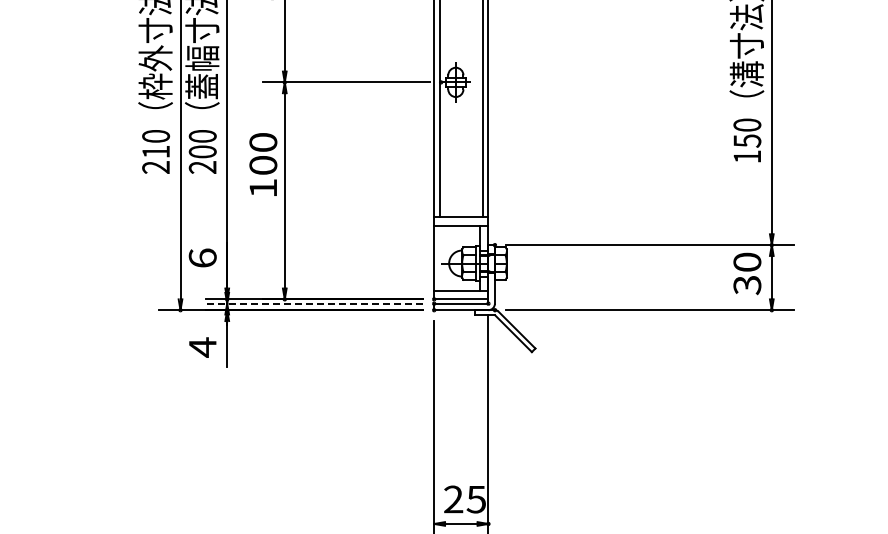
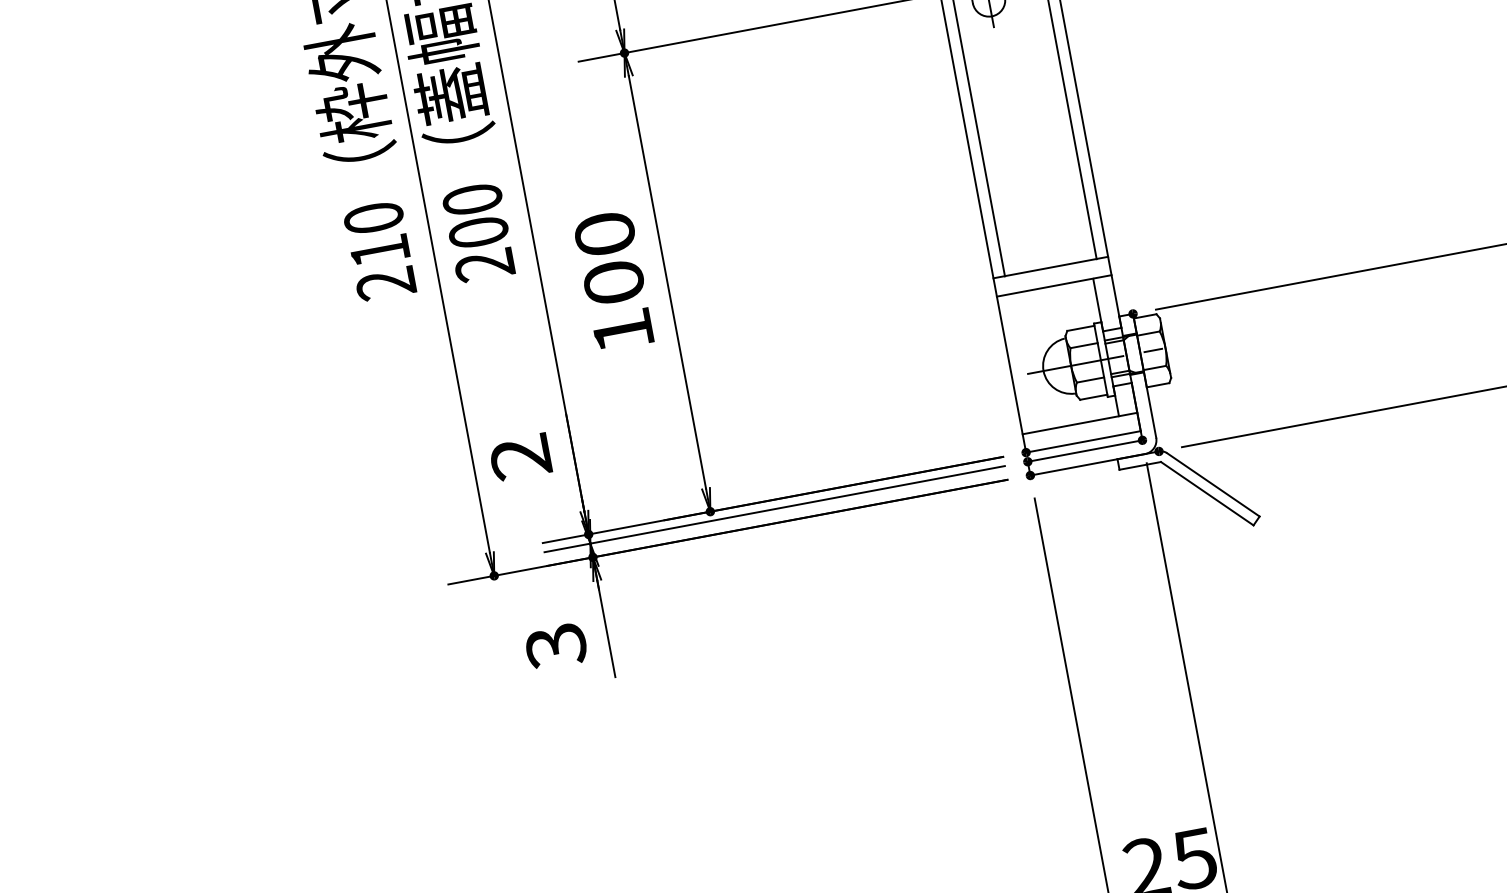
text: (263, 164) -> (613, 280), moved
text: (202, 257) -> (519, 455), 6 -> 2
line: (314, 303) -> (774, 508), dashed -> solid
text: (202, 347) -> (555, 646), 4 -> 3

